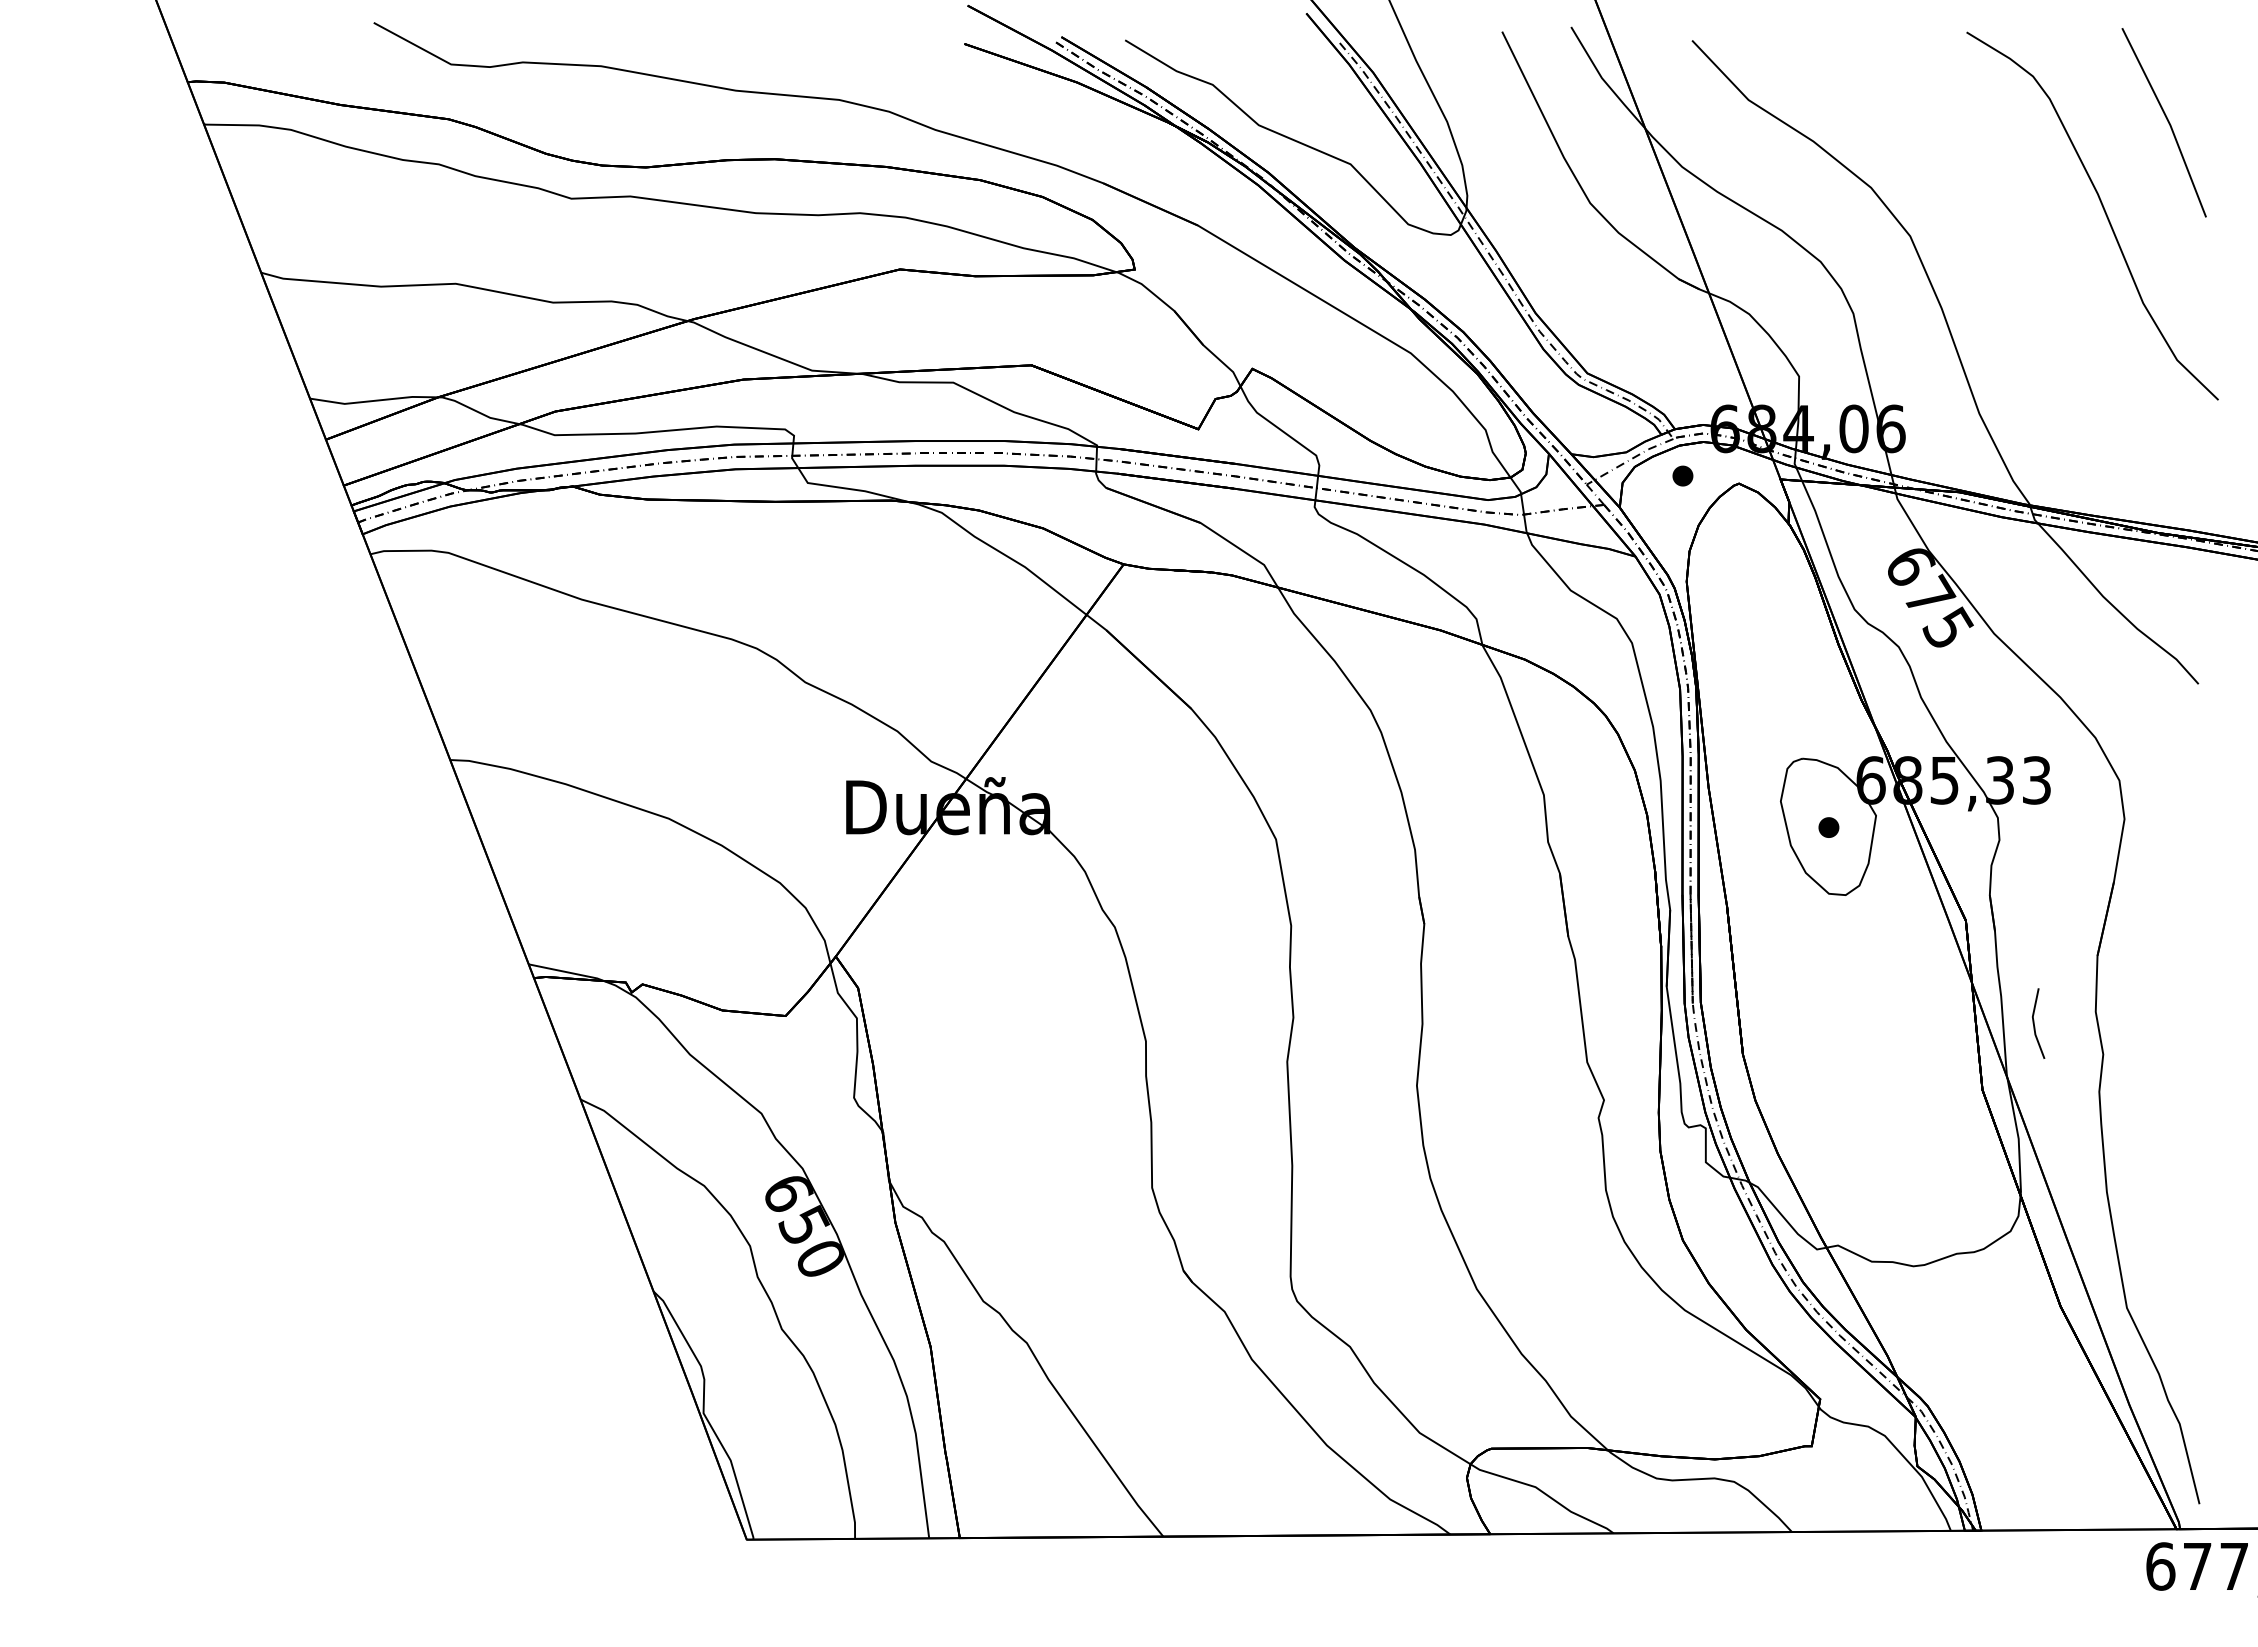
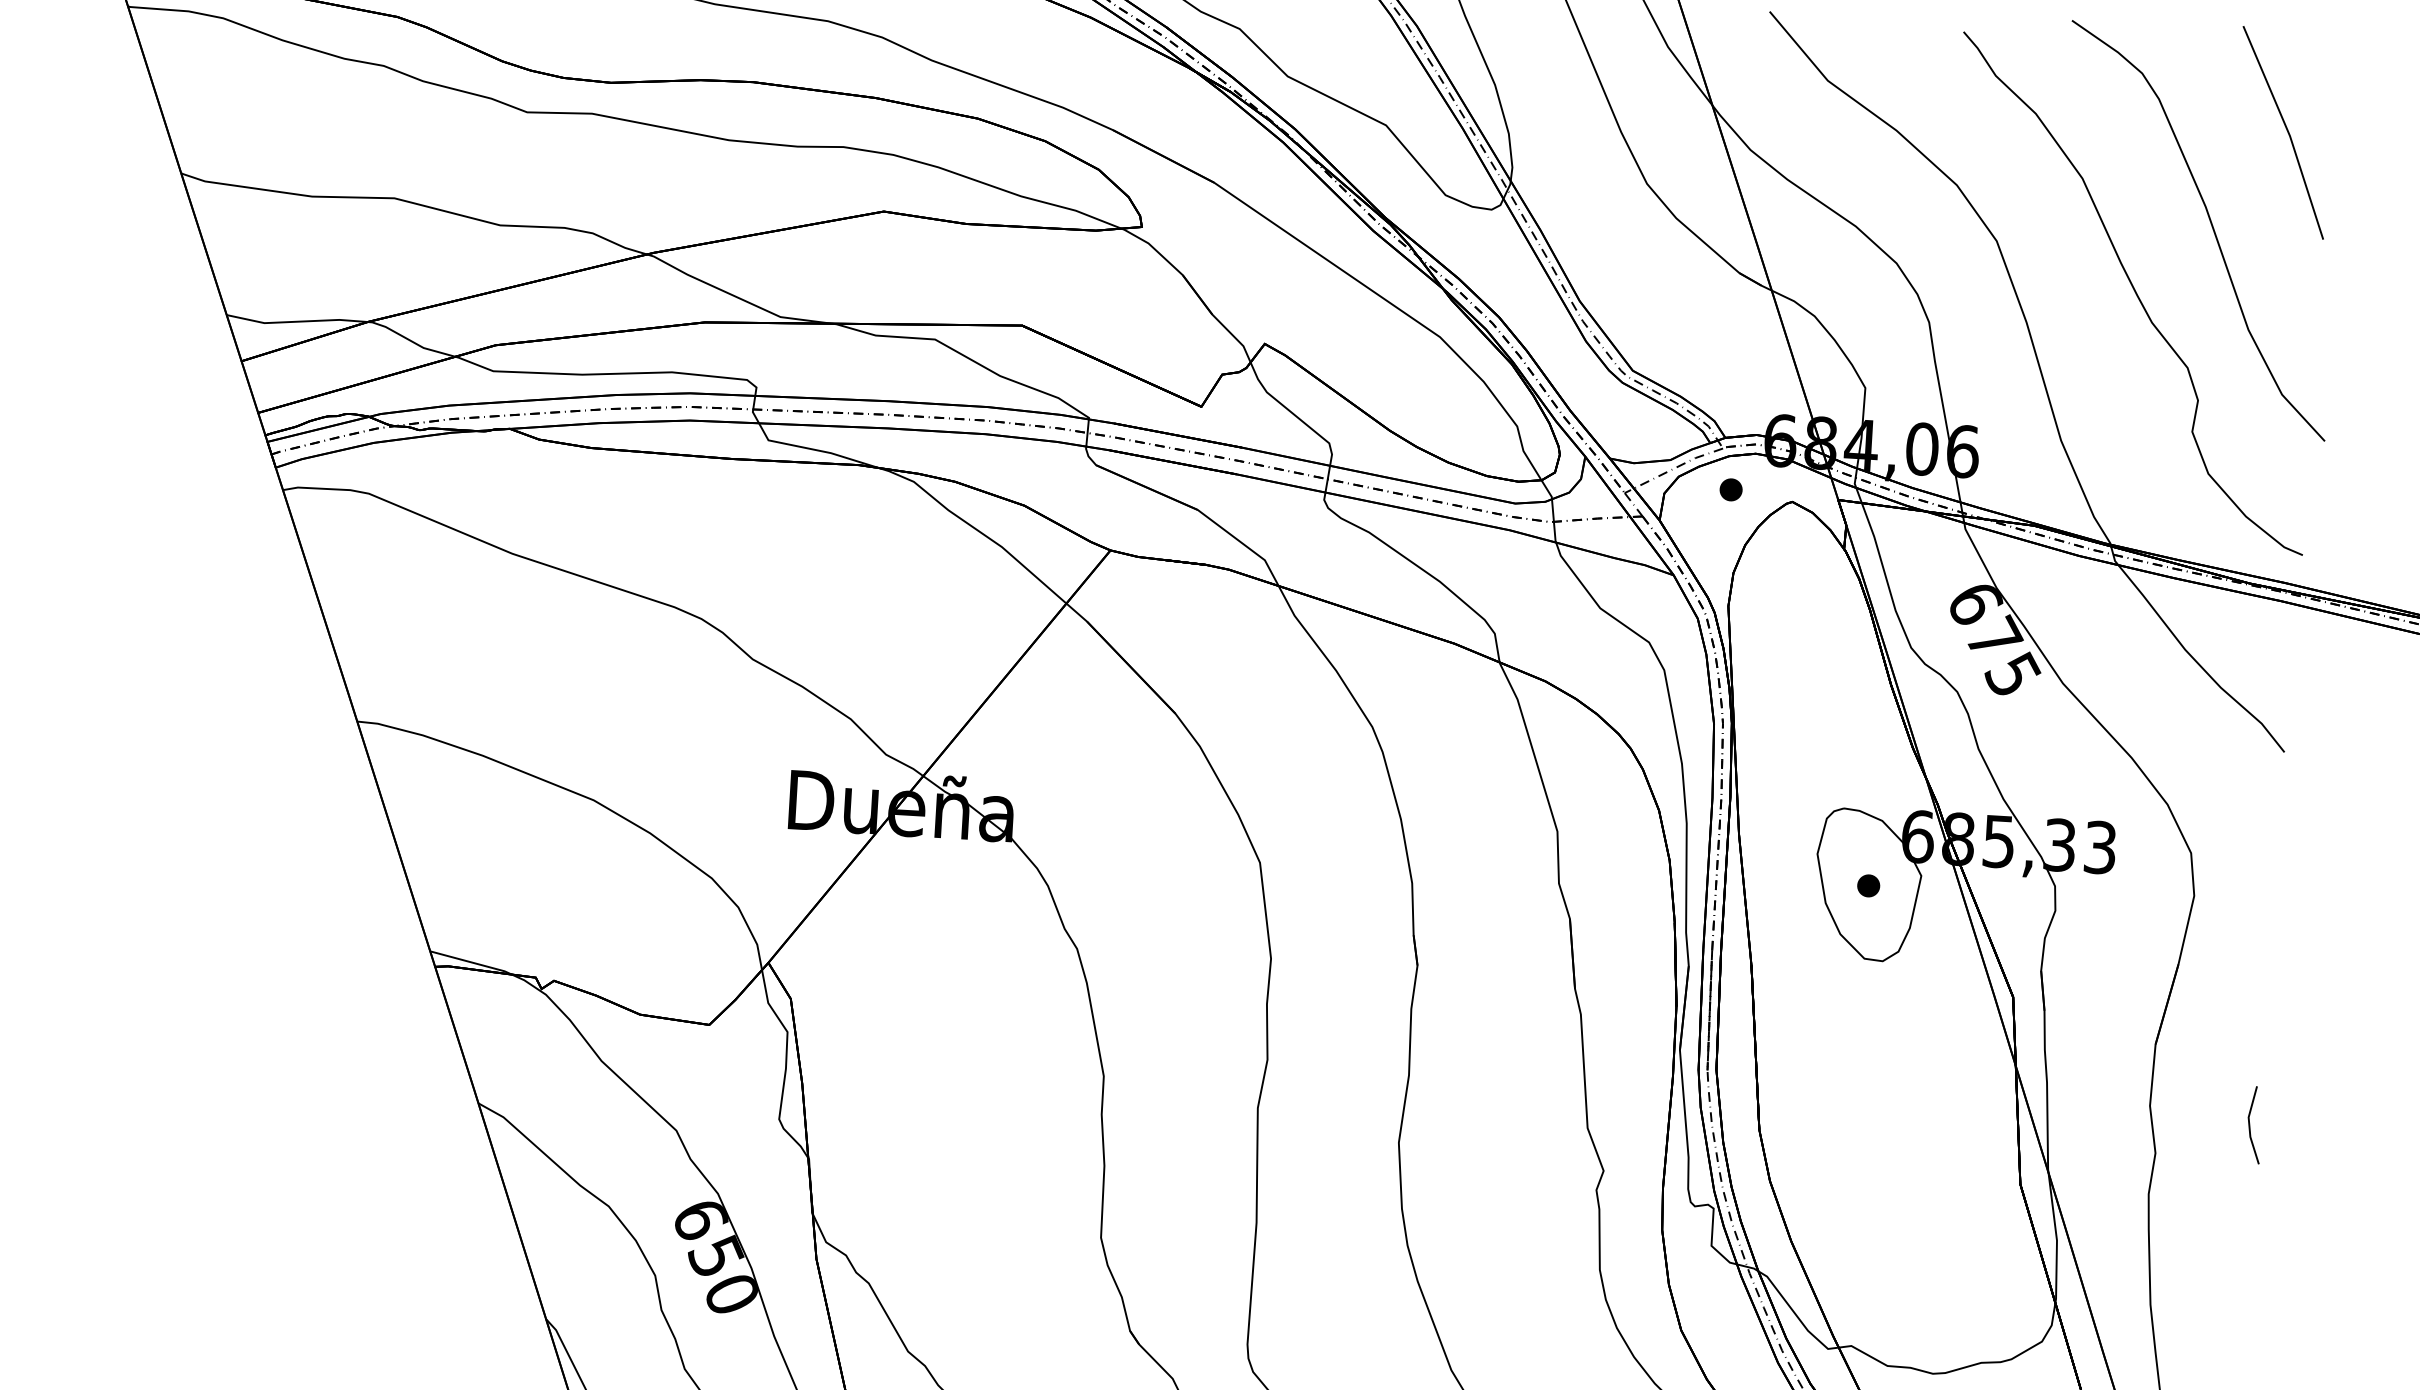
curve: (2038, 276) -> (2135, 293), added
line: (2034, 1023) -> (2250, 1124), moved

